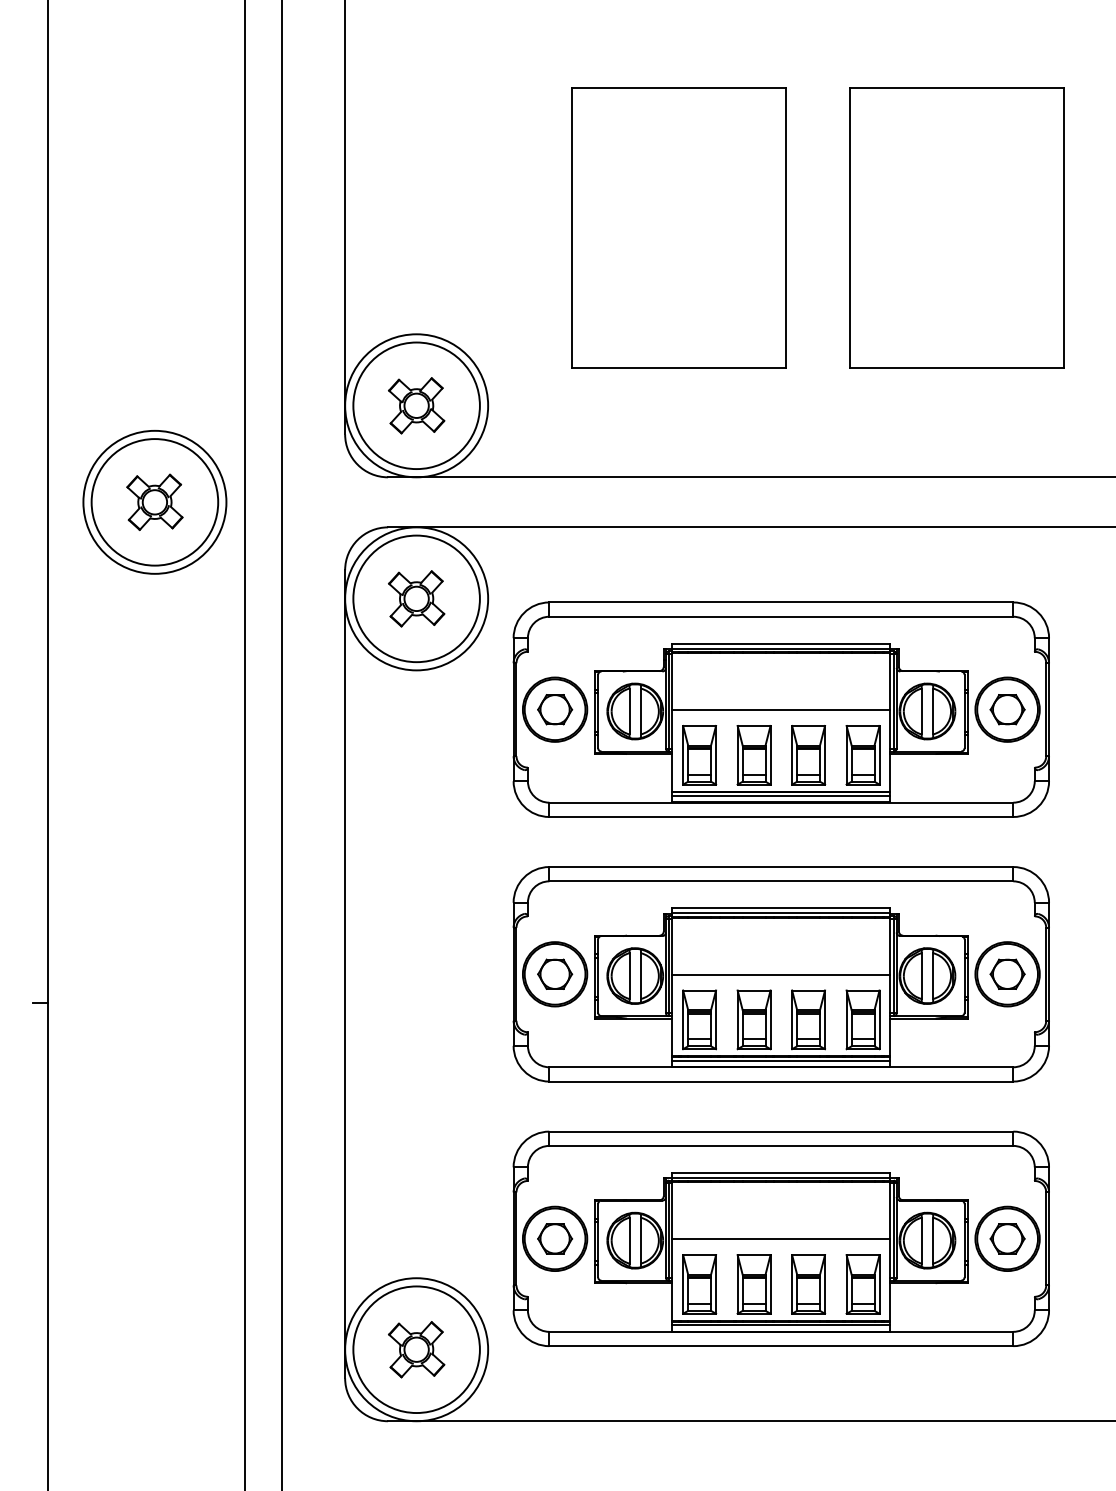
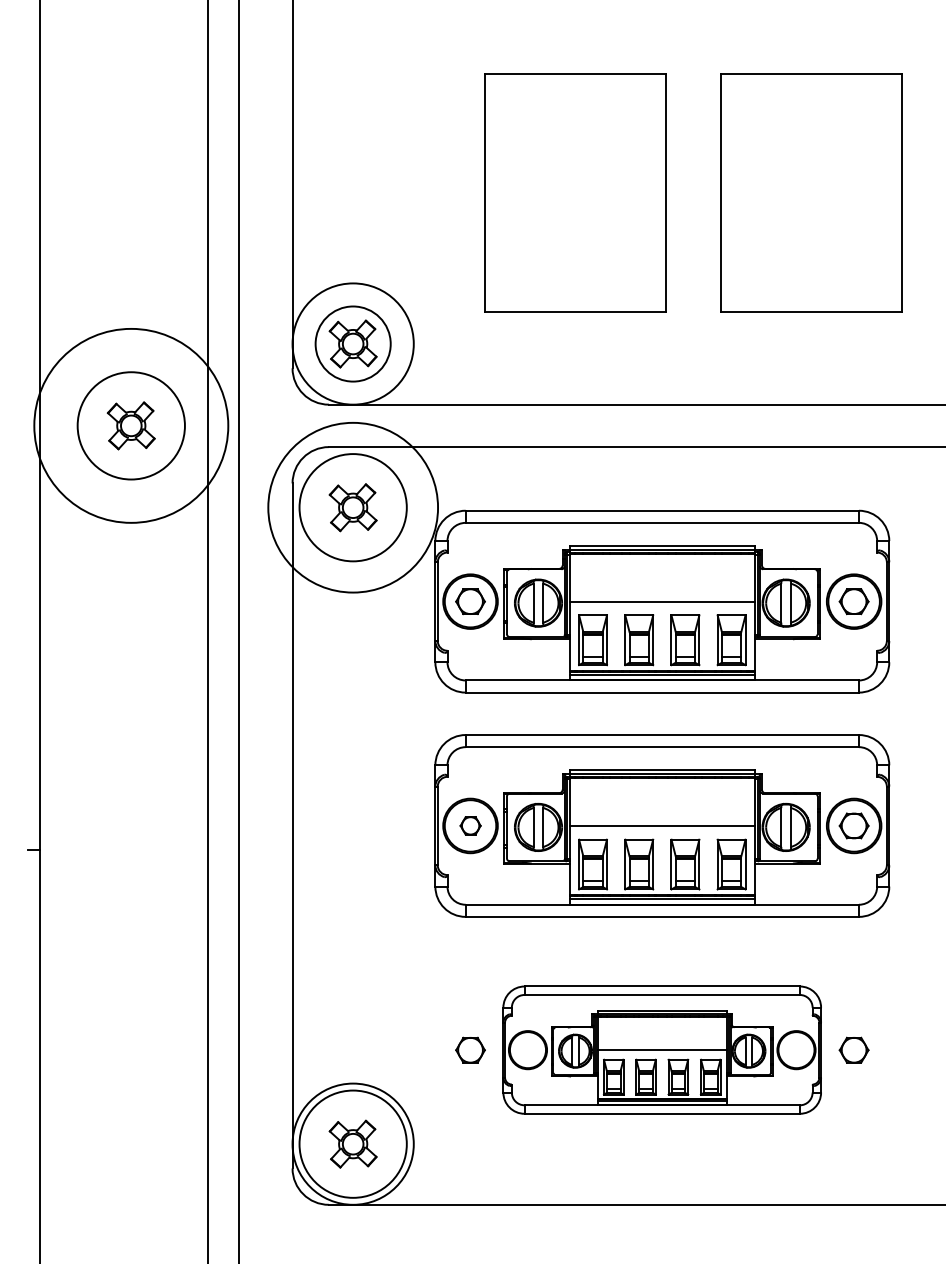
circle: (416, 405) -> (353, 343), size x0.7
circle: (154, 501) -> (130, 425), size x1.6
circle: (416, 598) -> (353, 507), size x1.4
part: (555, 973) -> (470, 825), size x0.7
part: (780, 1238) -> (661, 1049), size x0.7

